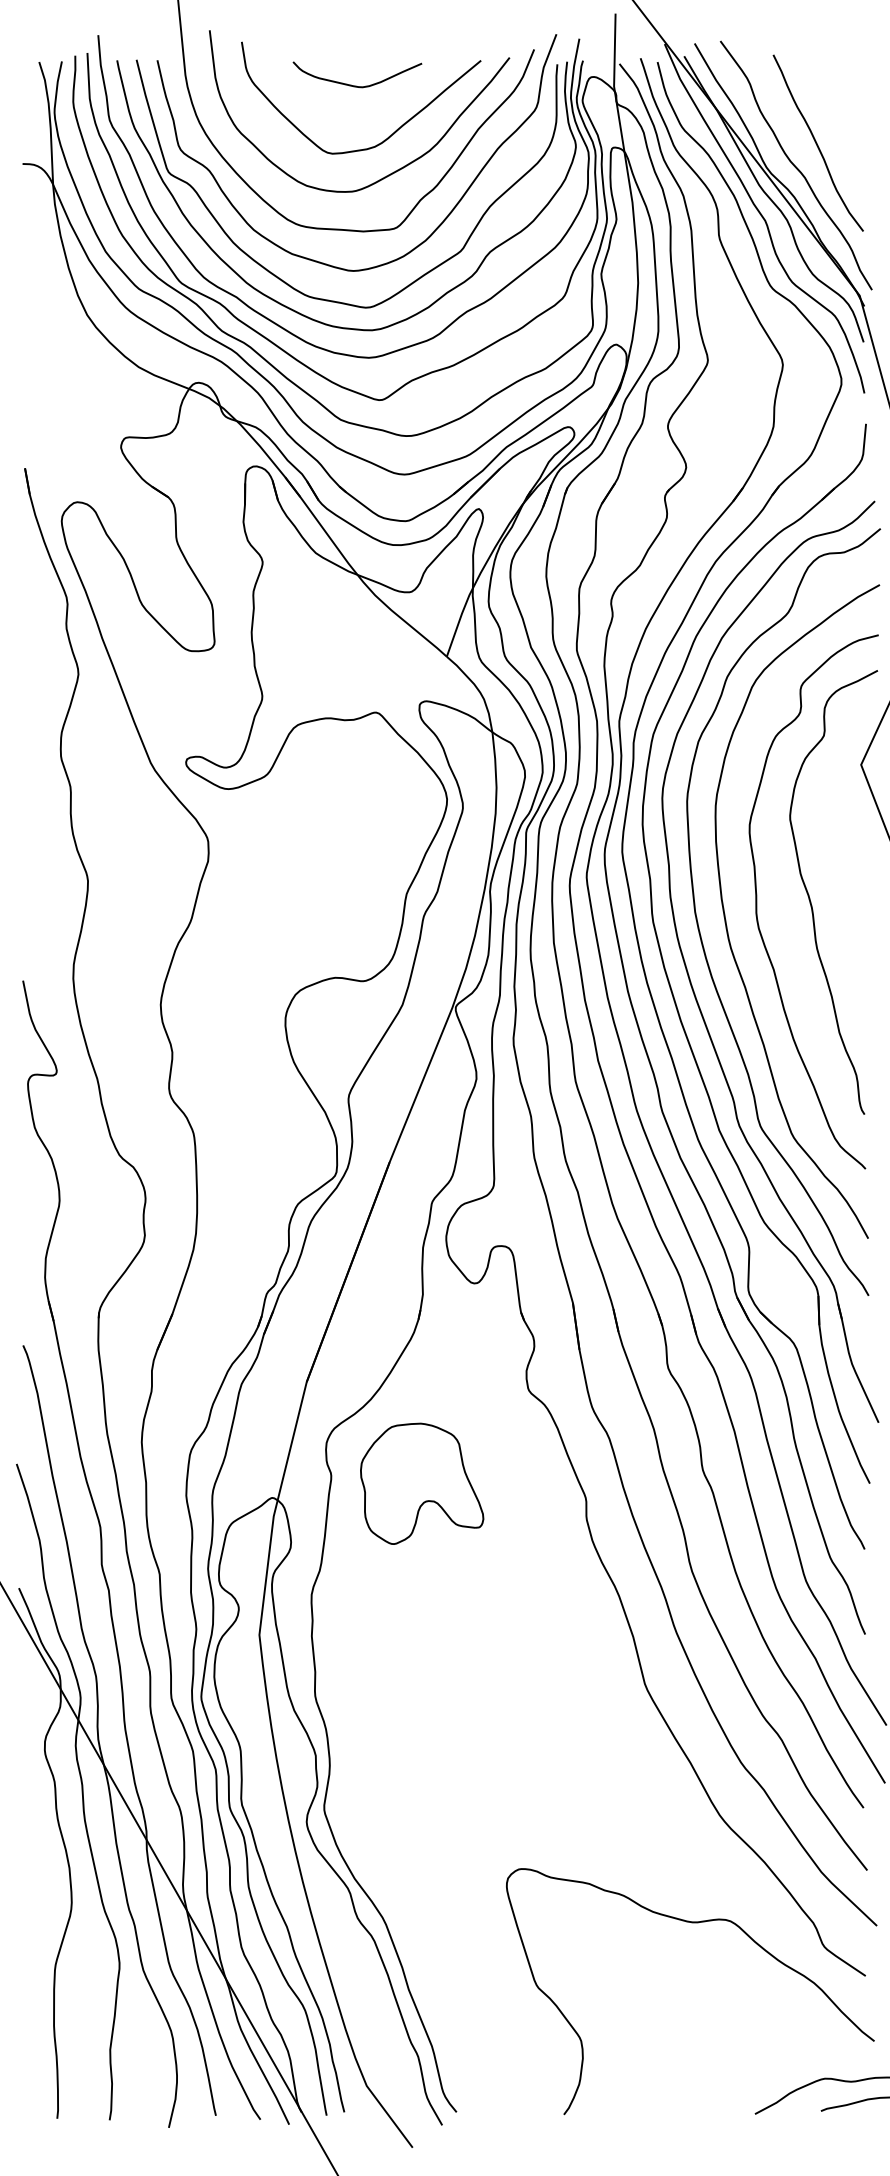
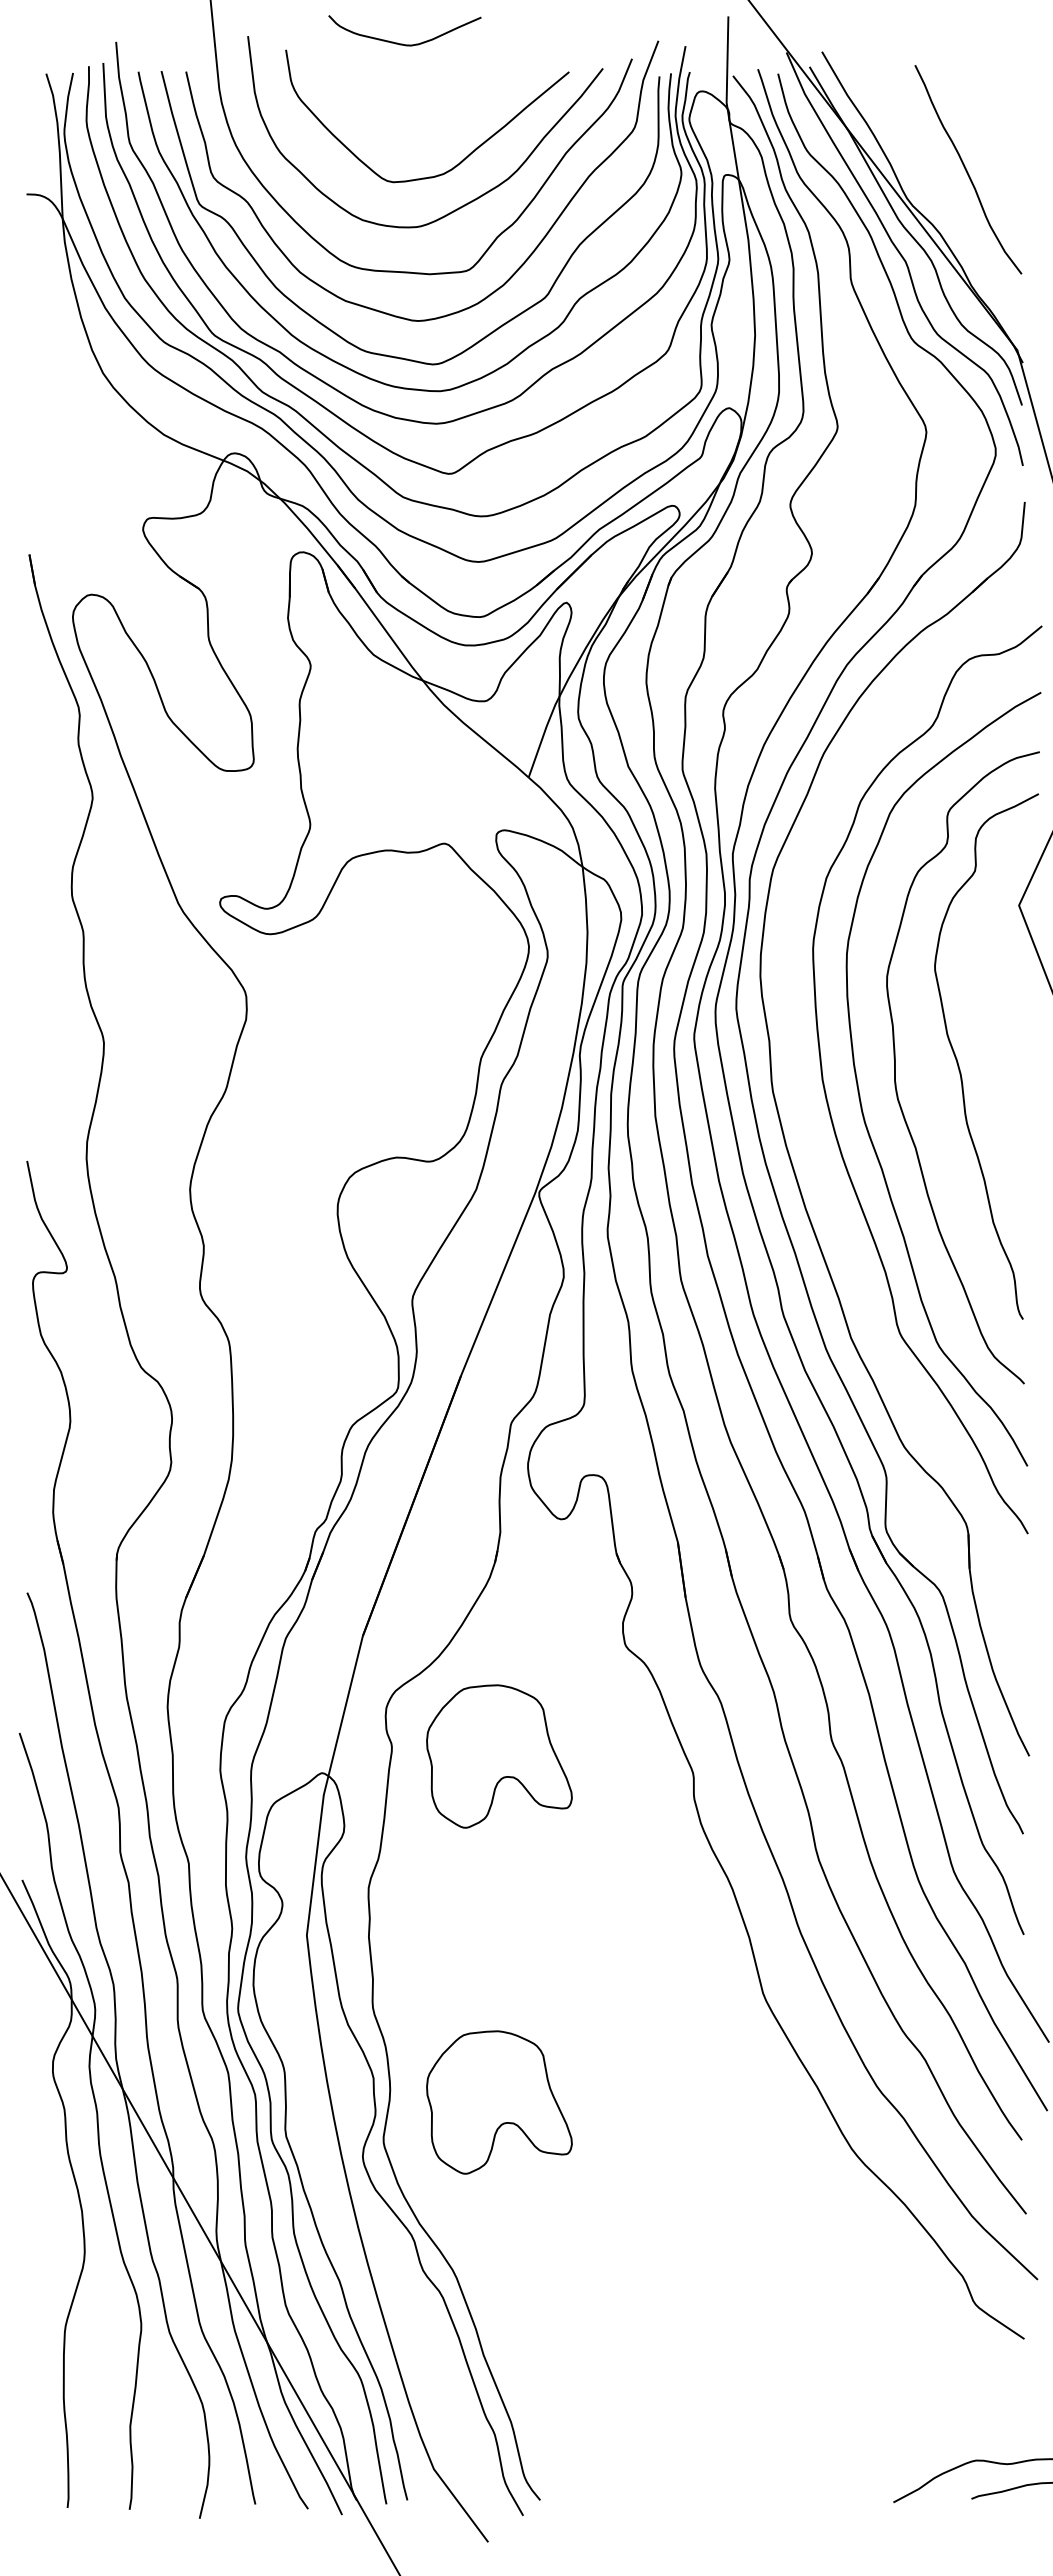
curve: (355, 85) -> (402, 43), moved
curve: (795, 165) -> (941, 196), removed
part: (693, 987) -> (820, 1169), removed
part: (422, 1776) -> (499, 2102), added
curve: (690, 1923) -> (817, 2276), removed

